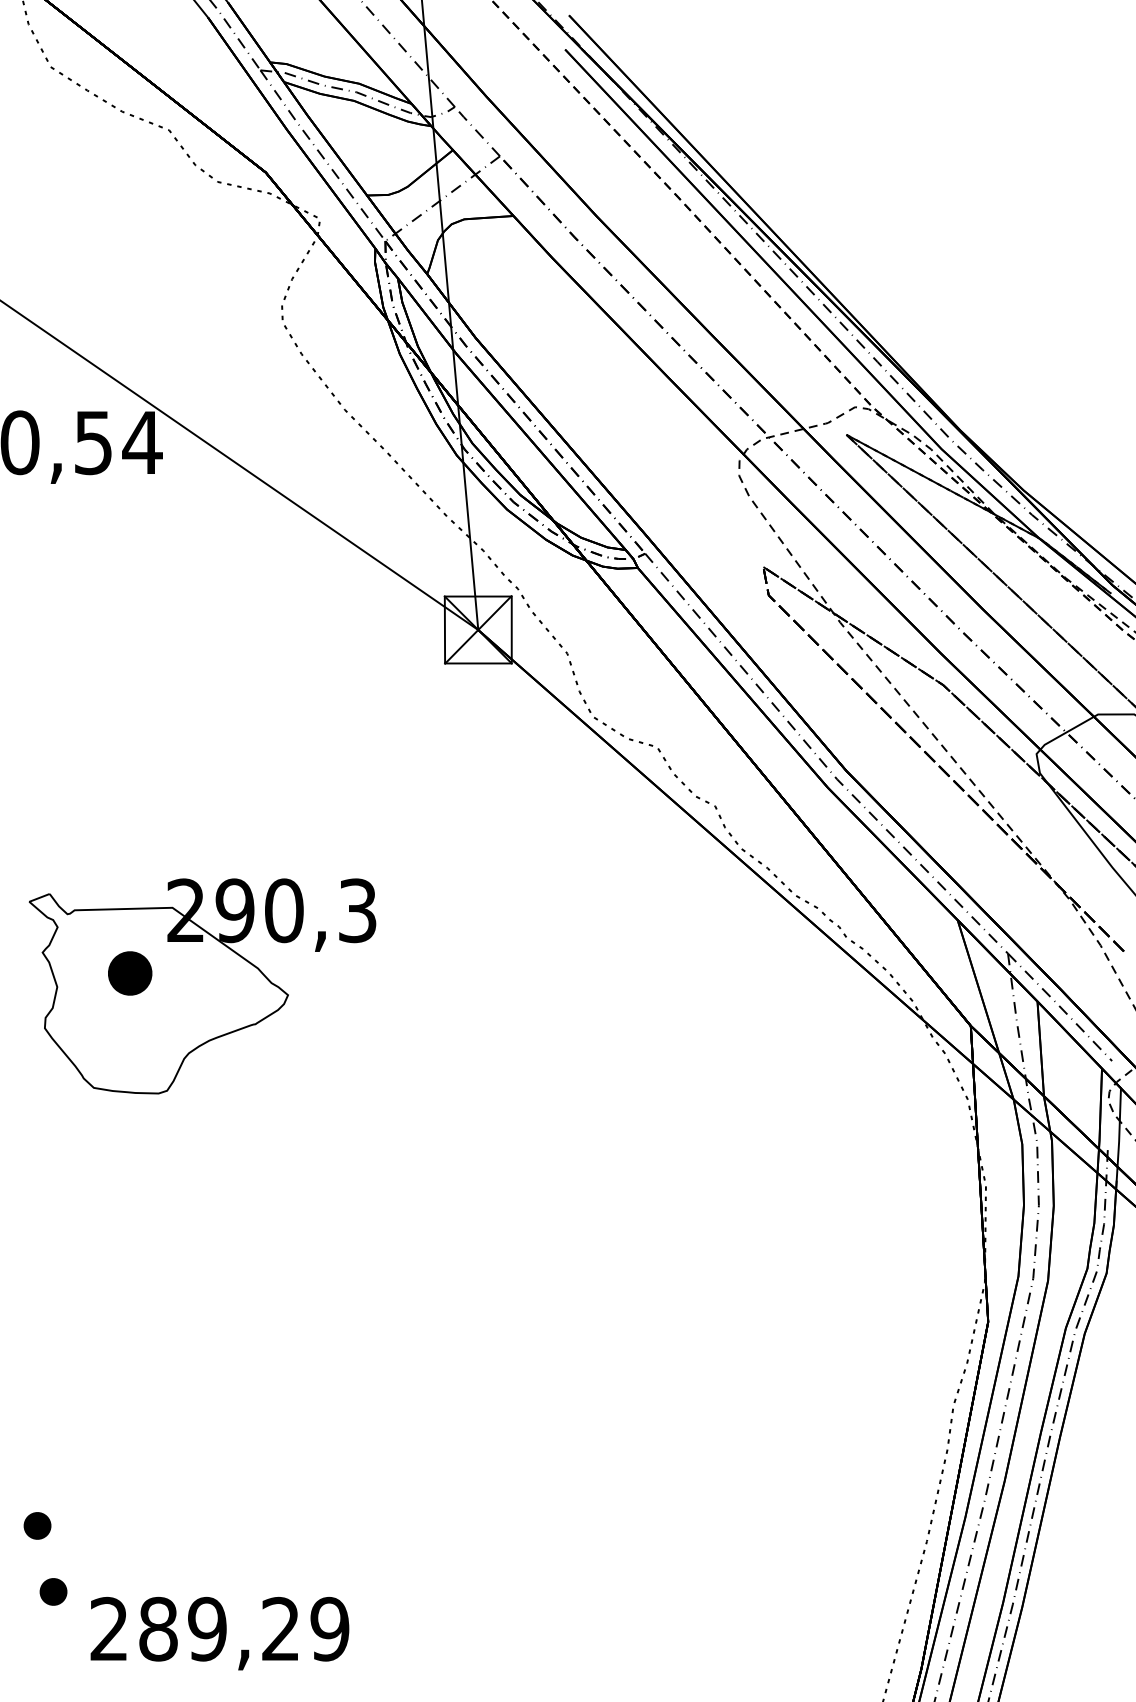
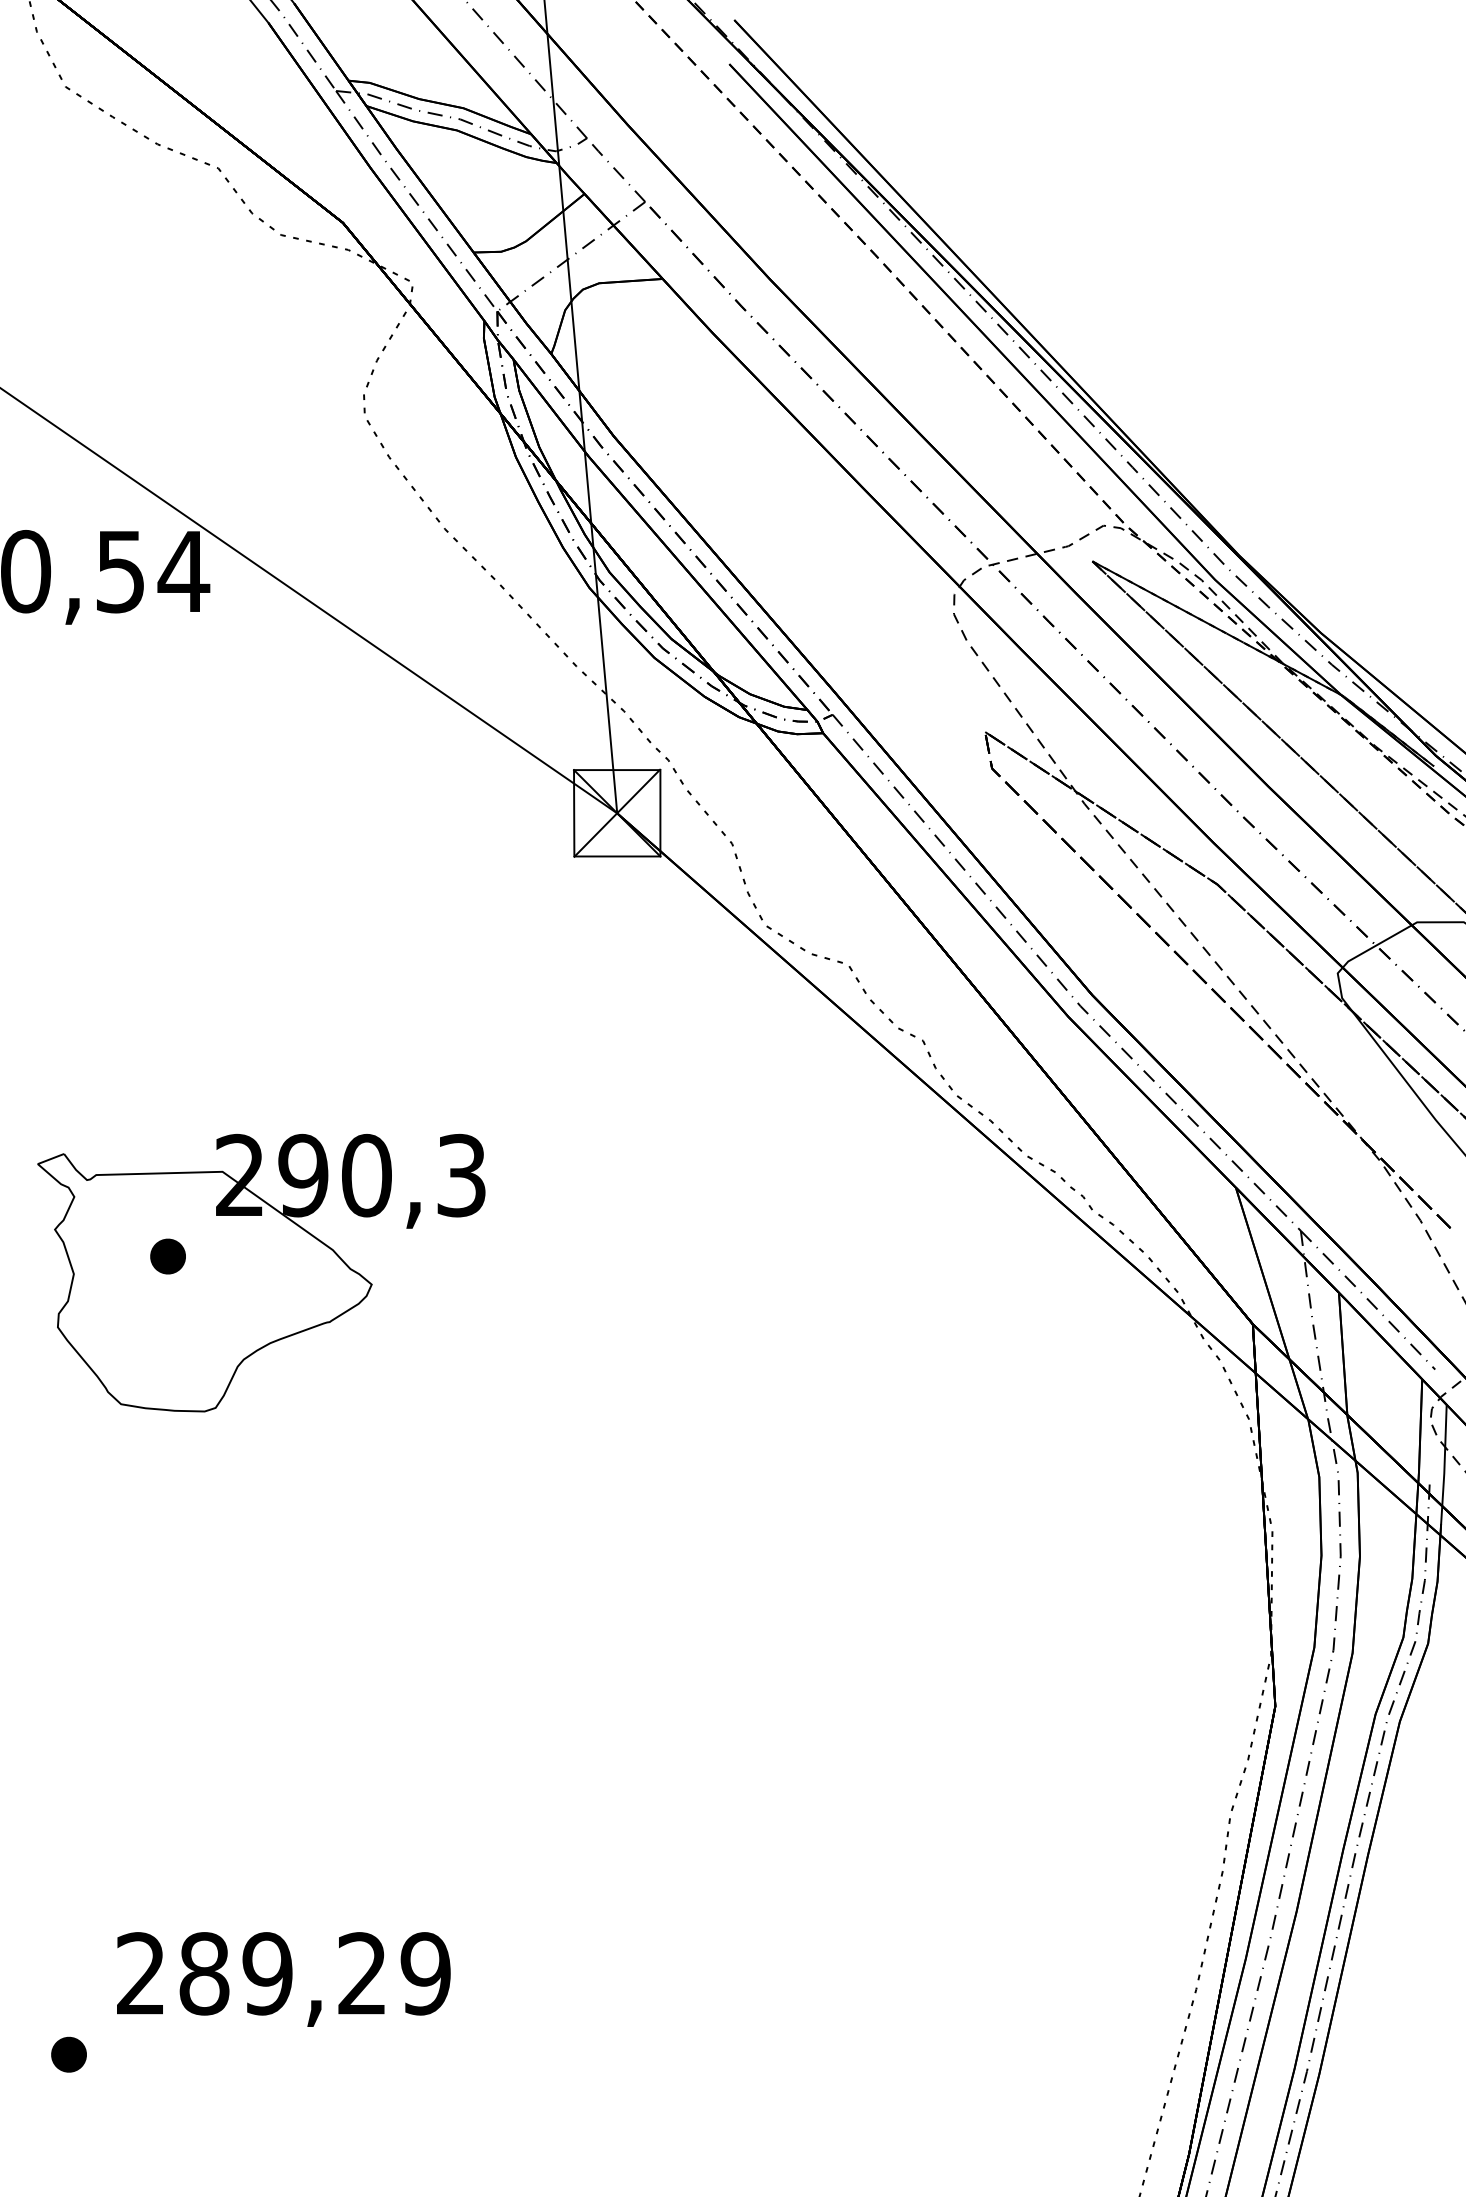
part: (130, 973) -> (168, 1256), size x0.62
part: (37, 1525) -> (48, 1969), removed
text: (219, 1633) -> (283, 1979), moved

